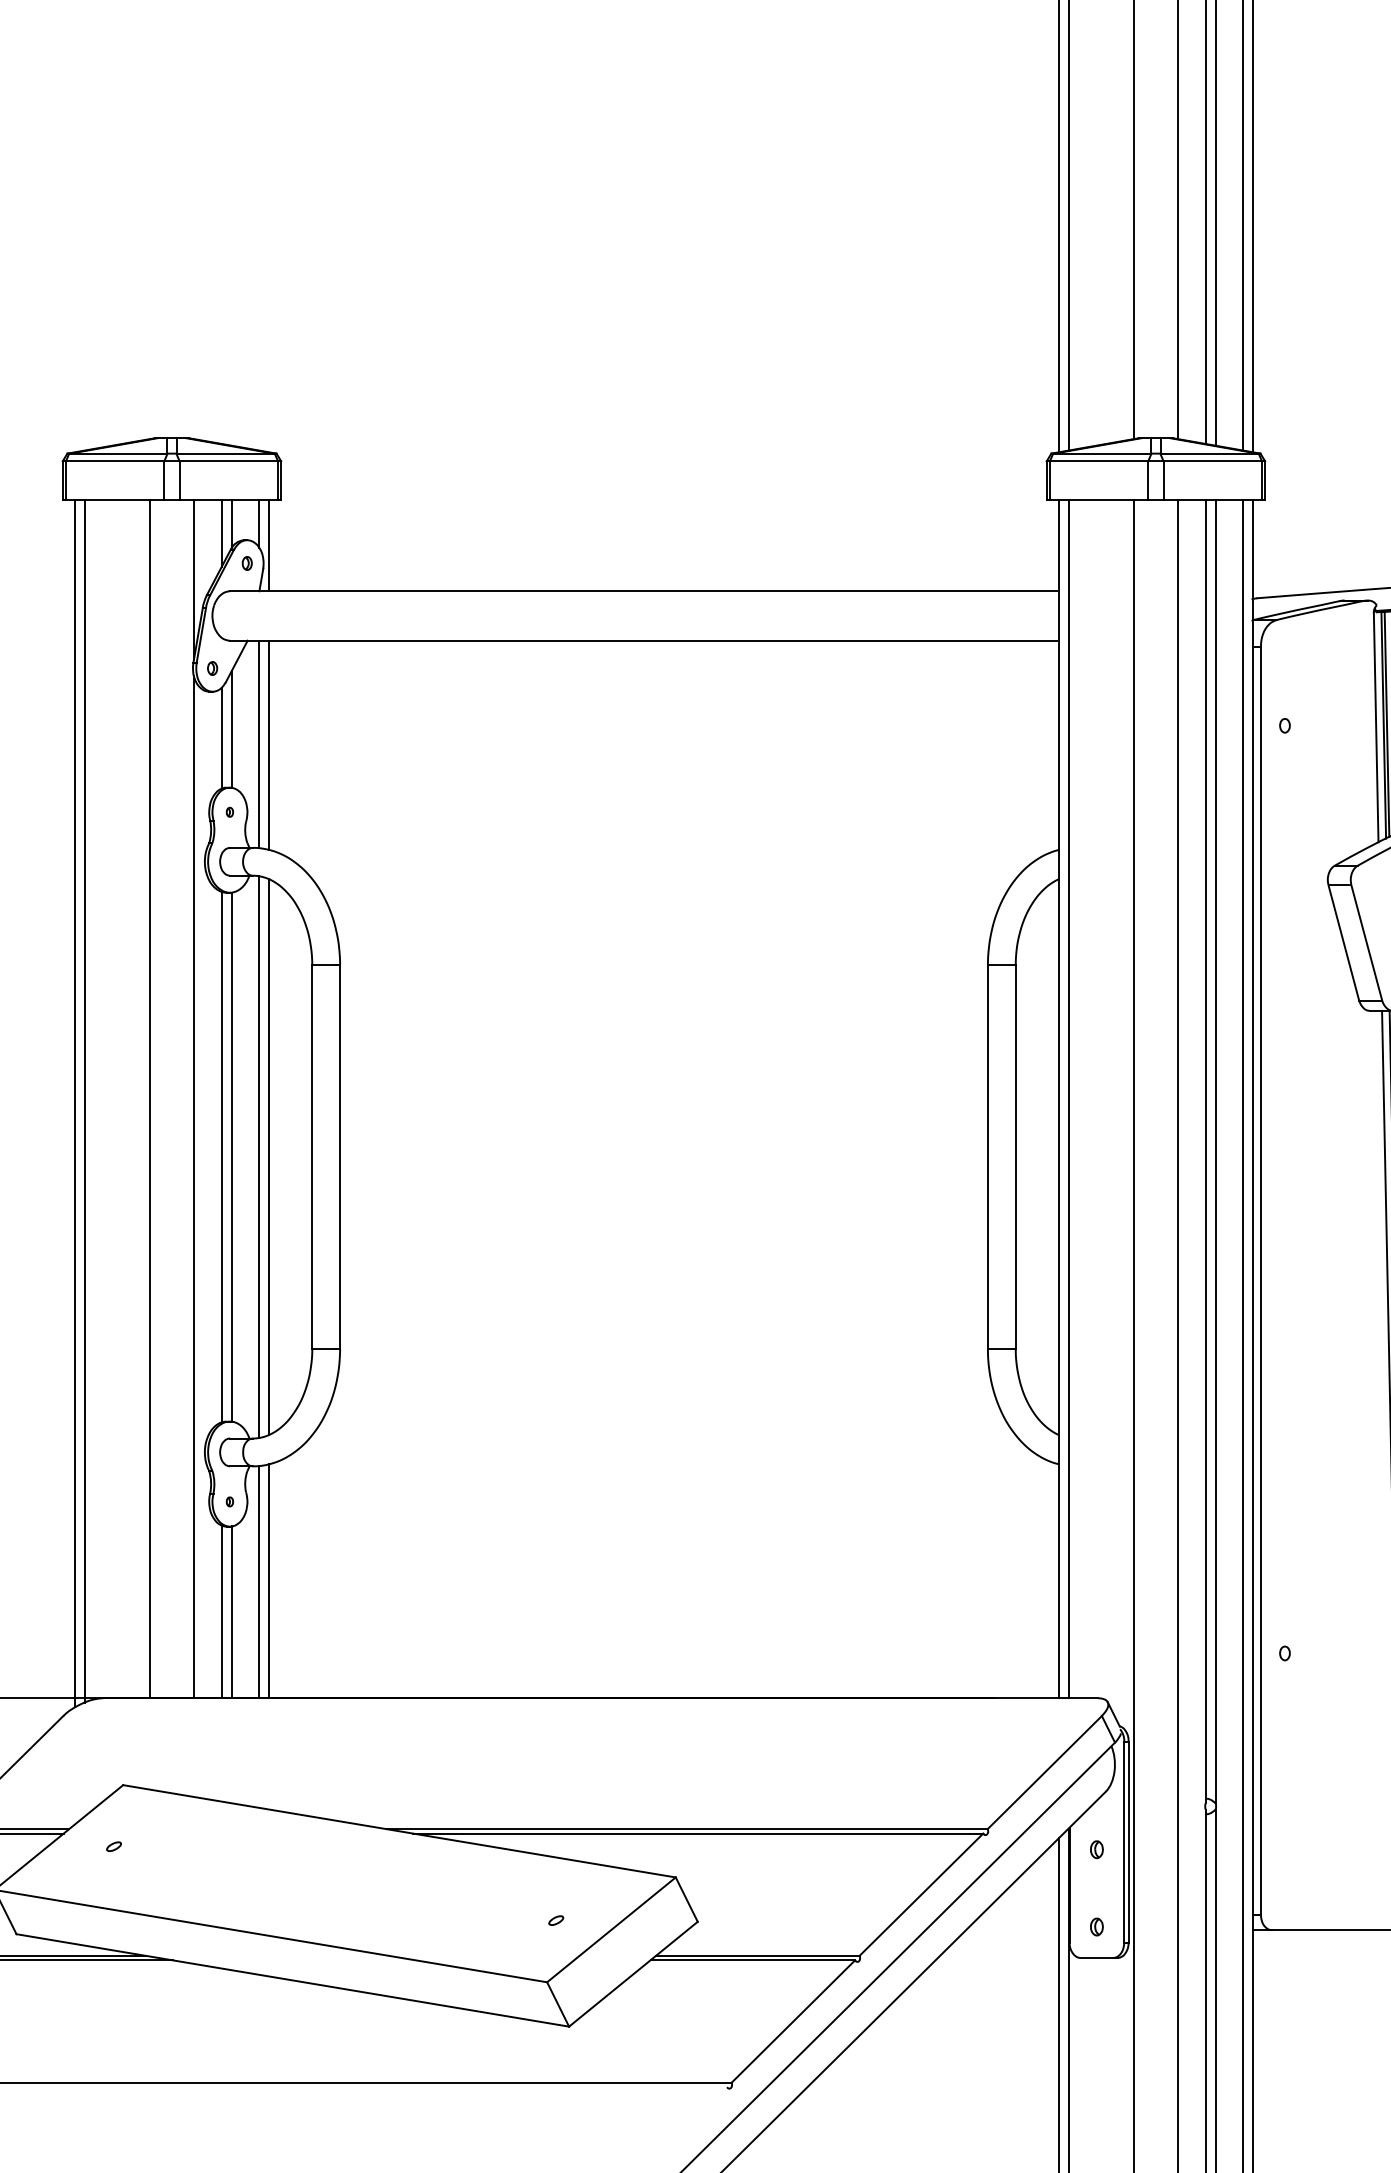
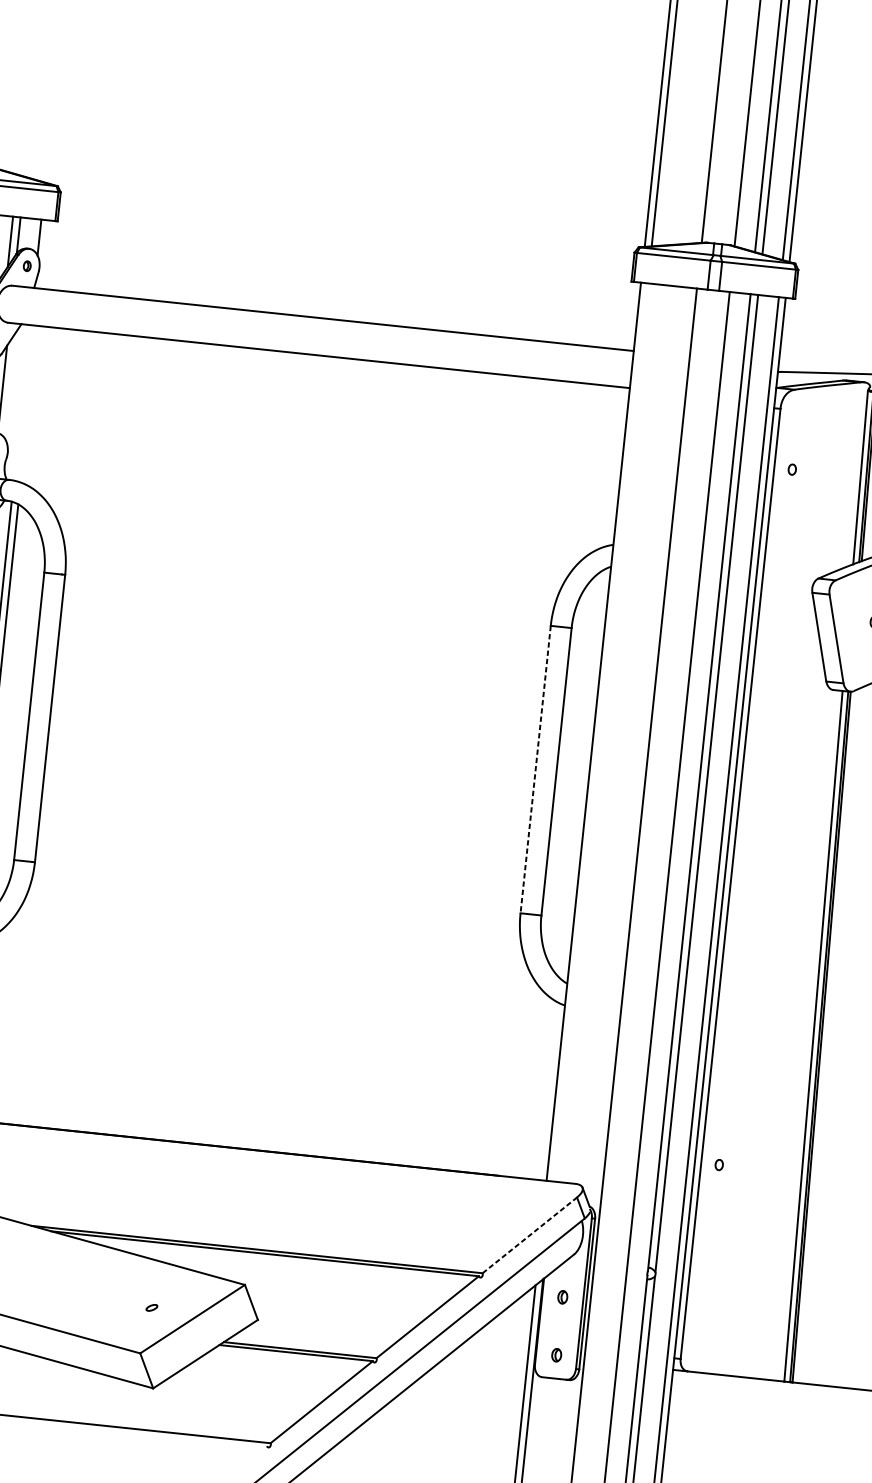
line: (268, 545) -> (44, 254), removed
line: (259, 744) -> (22, 402), removed
line: (268, 744) -> (28, 403), removed
line: (1068, 1099) -> (600, 732), removed
line: (987, 1157) -> (535, 769), solid -> dashed
line: (1045, 1772) -> (530, 1235), solid -> dashed

